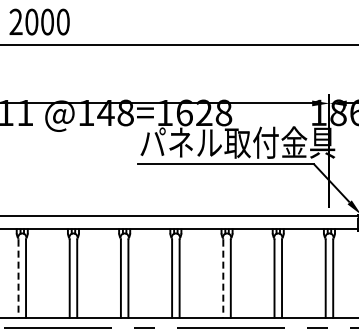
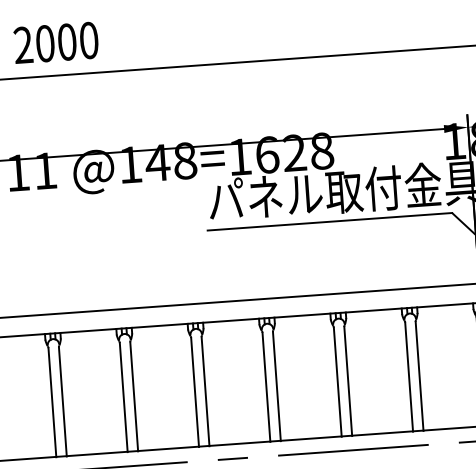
line: (18, 279) -> (52, 403), dashed -> solid
line: (223, 279) -> (338, 383), dashed -> solid

